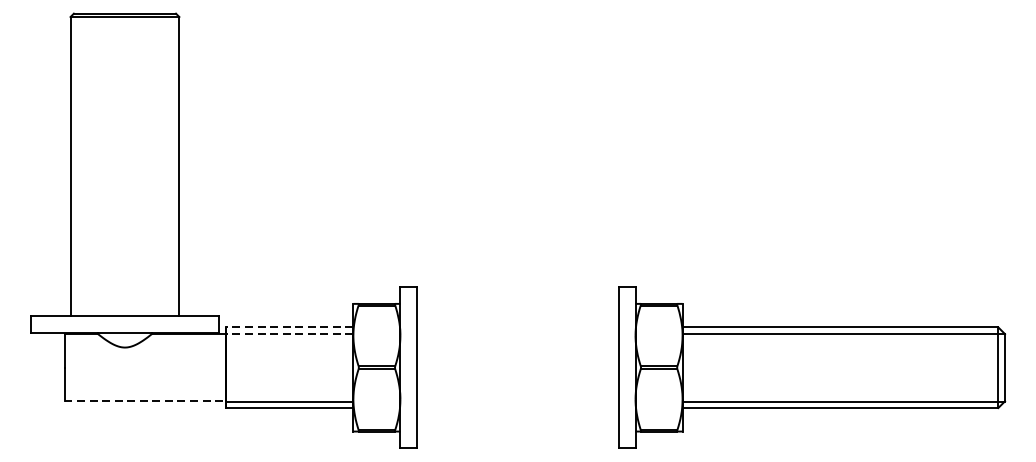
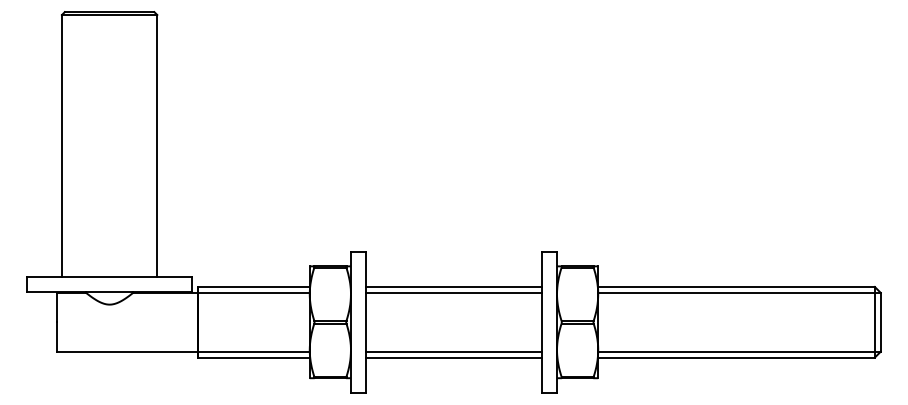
line: (289, 326) -> (253, 286), dashed -> solid
line: (517, 326) -> (453, 286), added
line: (289, 333) -> (253, 292), dashed -> solid
line: (517, 333) -> (453, 292), added
line: (145, 401) -> (127, 351), dashed -> solid
line: (517, 401) -> (453, 351), added
line: (517, 407) -> (453, 357), added

